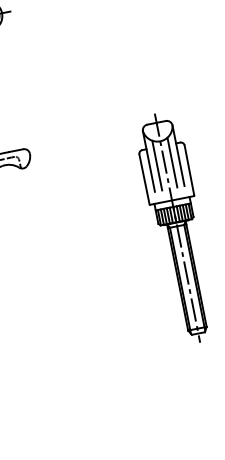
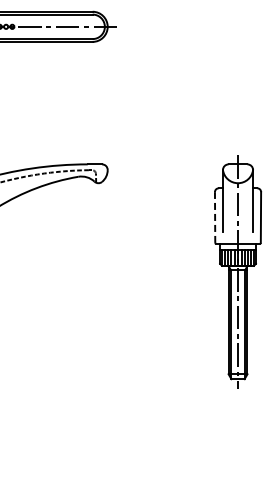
line: (172, 162) -> (245, 206), removed
line: (157, 165) -> (230, 206), removed
line: (144, 179) -> (215, 217), solid -> dashed

